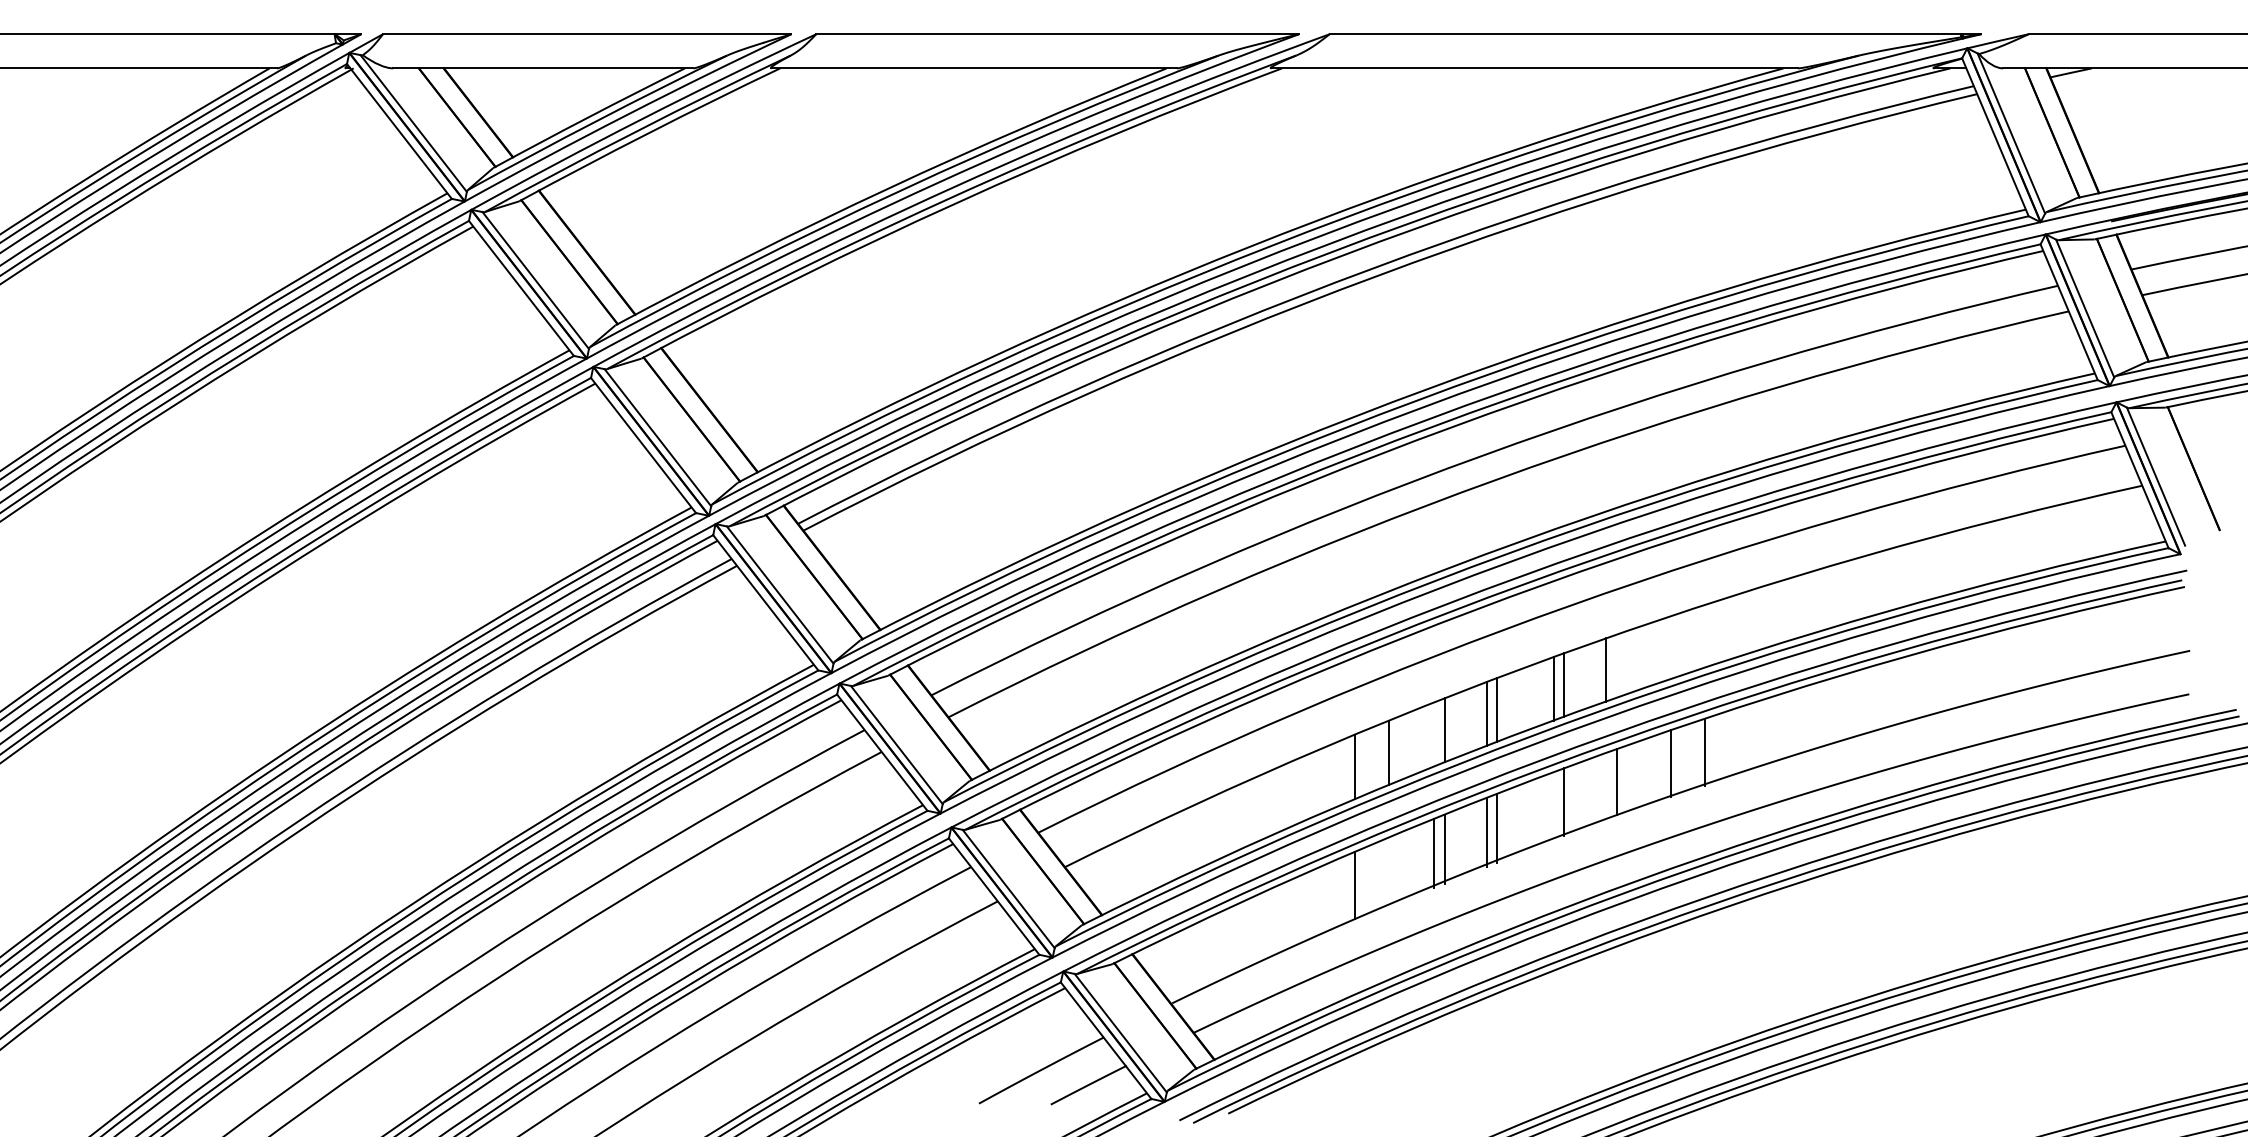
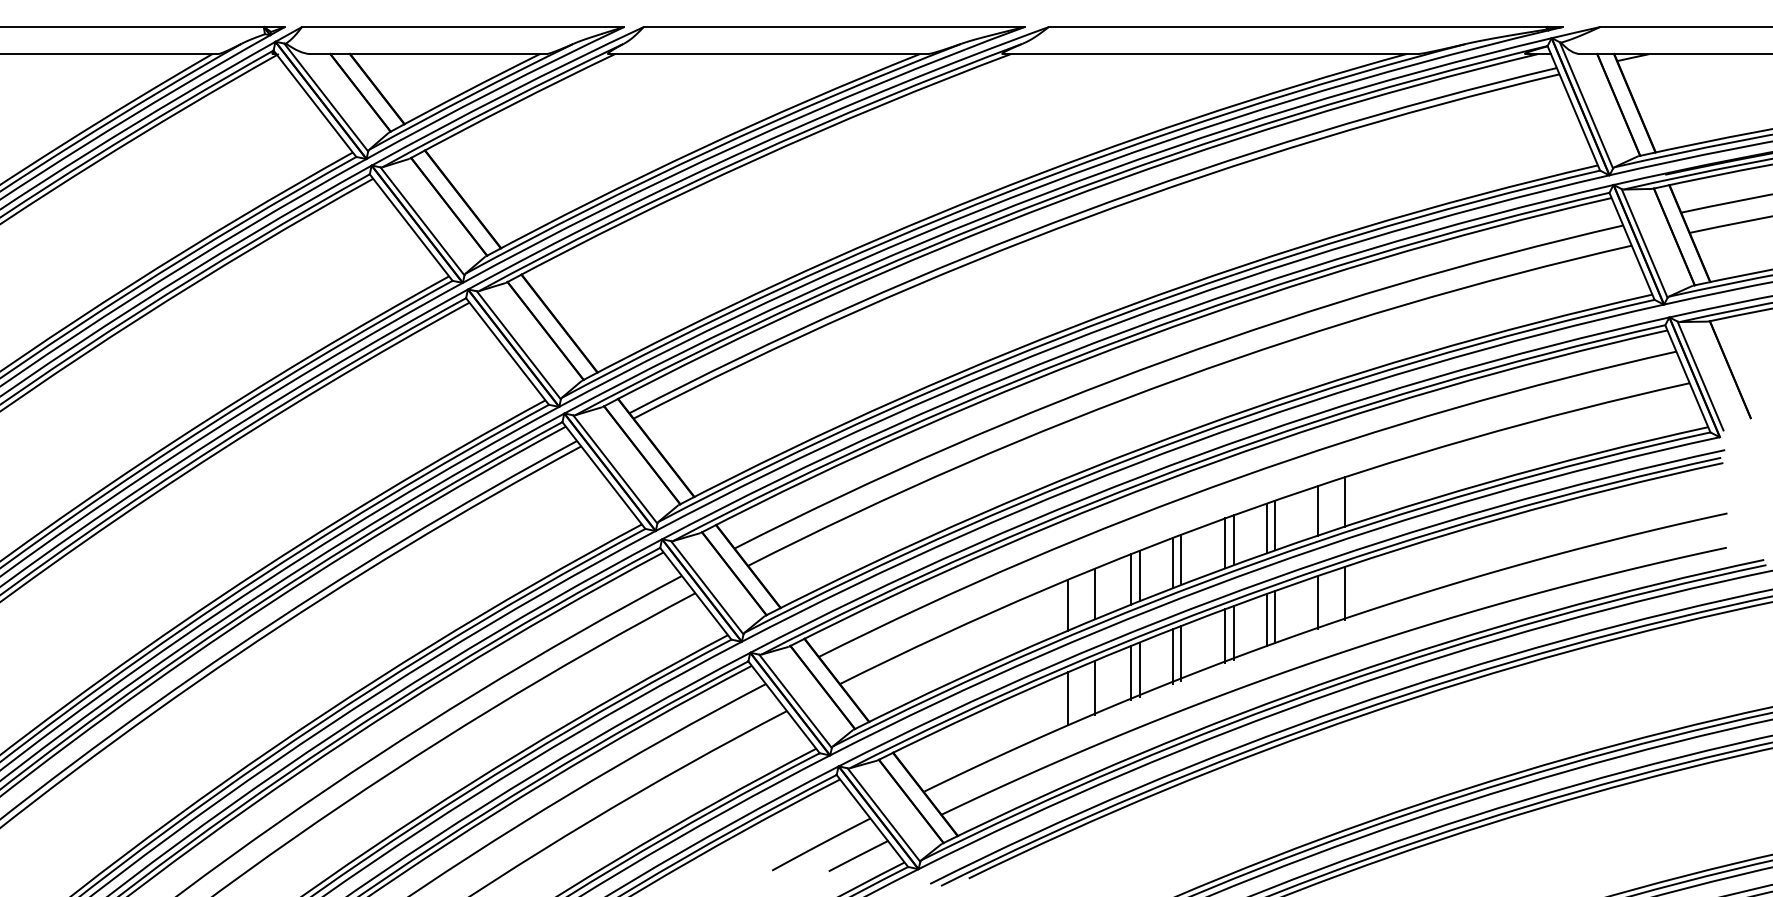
line: (1704, 636) -> (1344, 502), added
line: (1670, 647) -> (1317, 510), added
line: (1616, 665) -> (1274, 525), added
line: (1434, 734) -> (1131, 579), added
line: (1606, 785) -> (1267, 619), added
line: (1553, 806) -> (1225, 636), added
line: (1388, 871) -> (1095, 687), added

